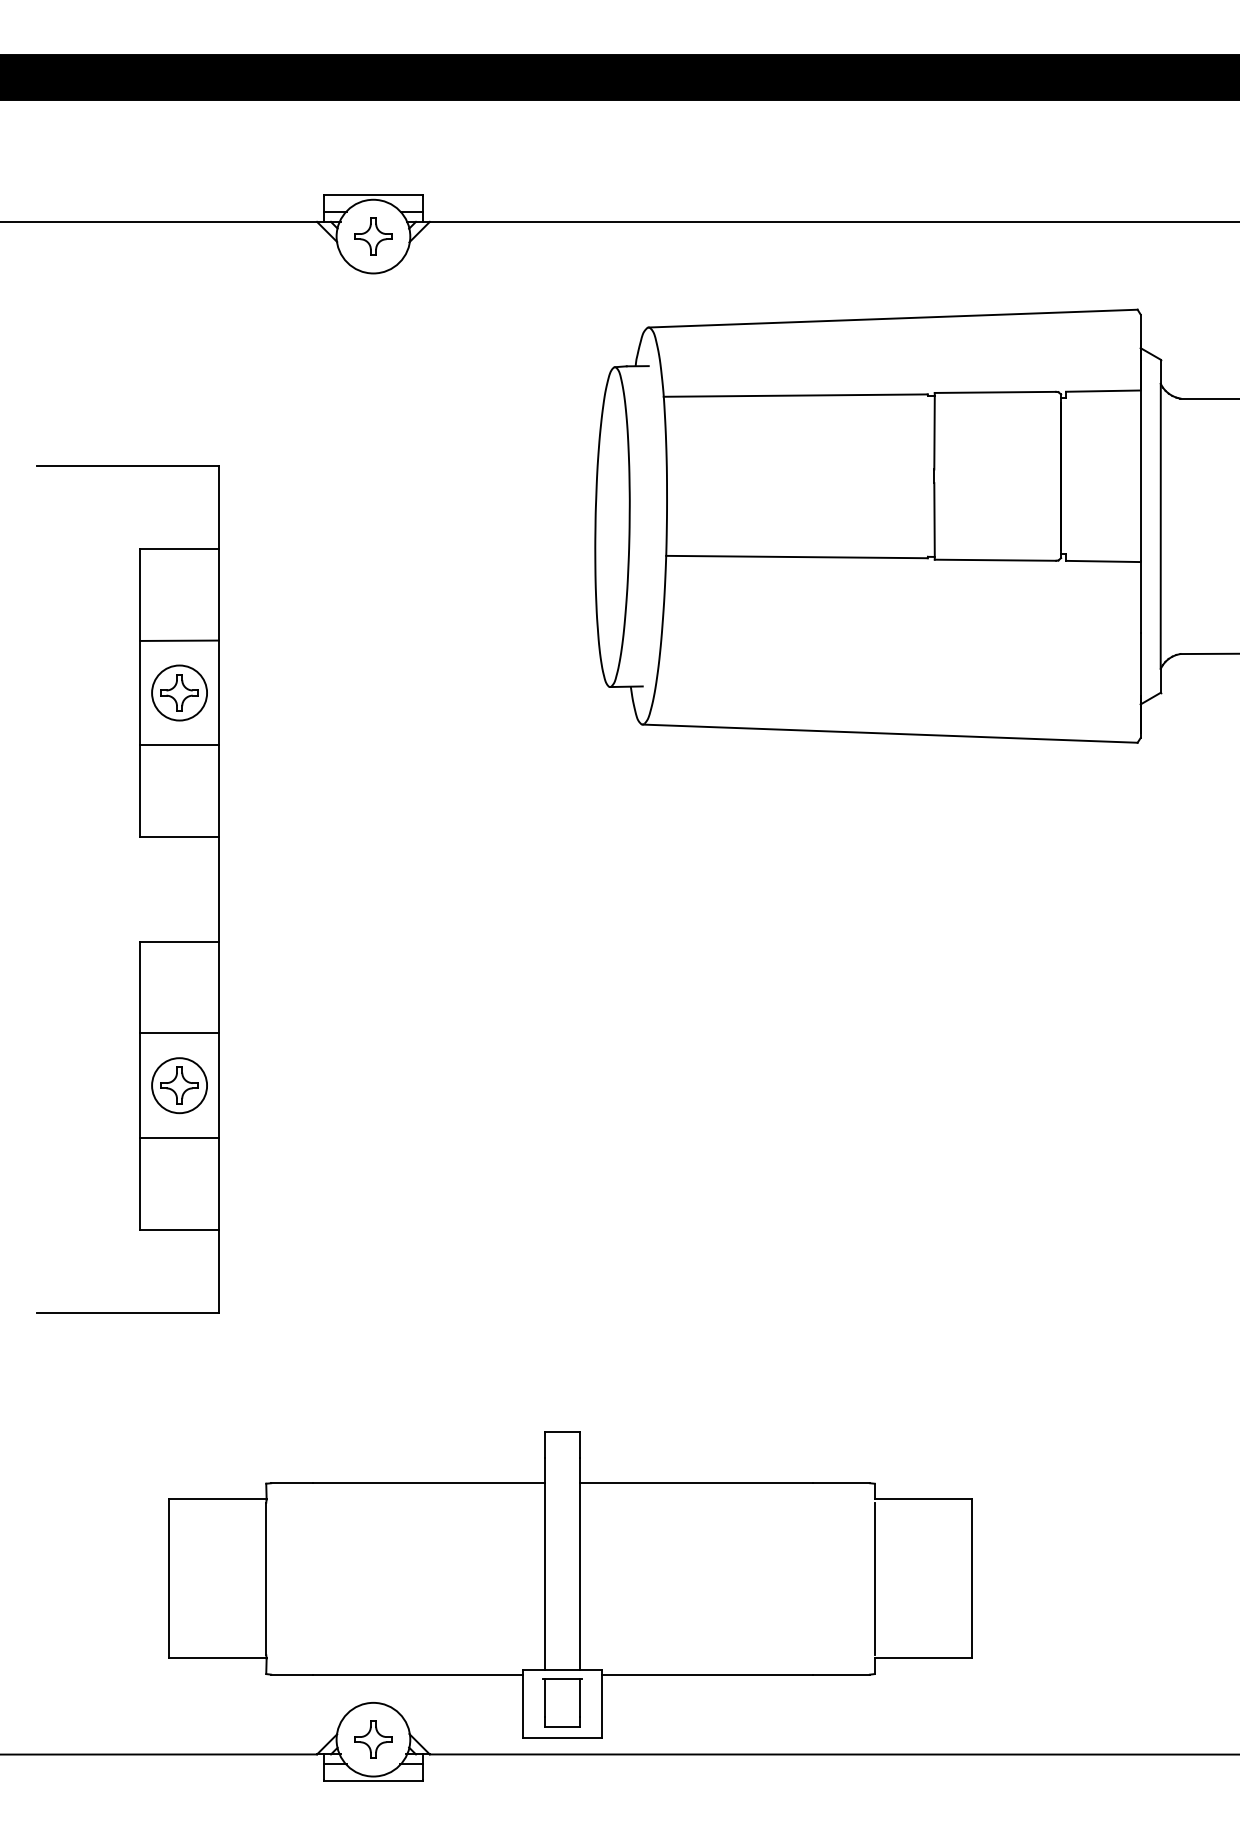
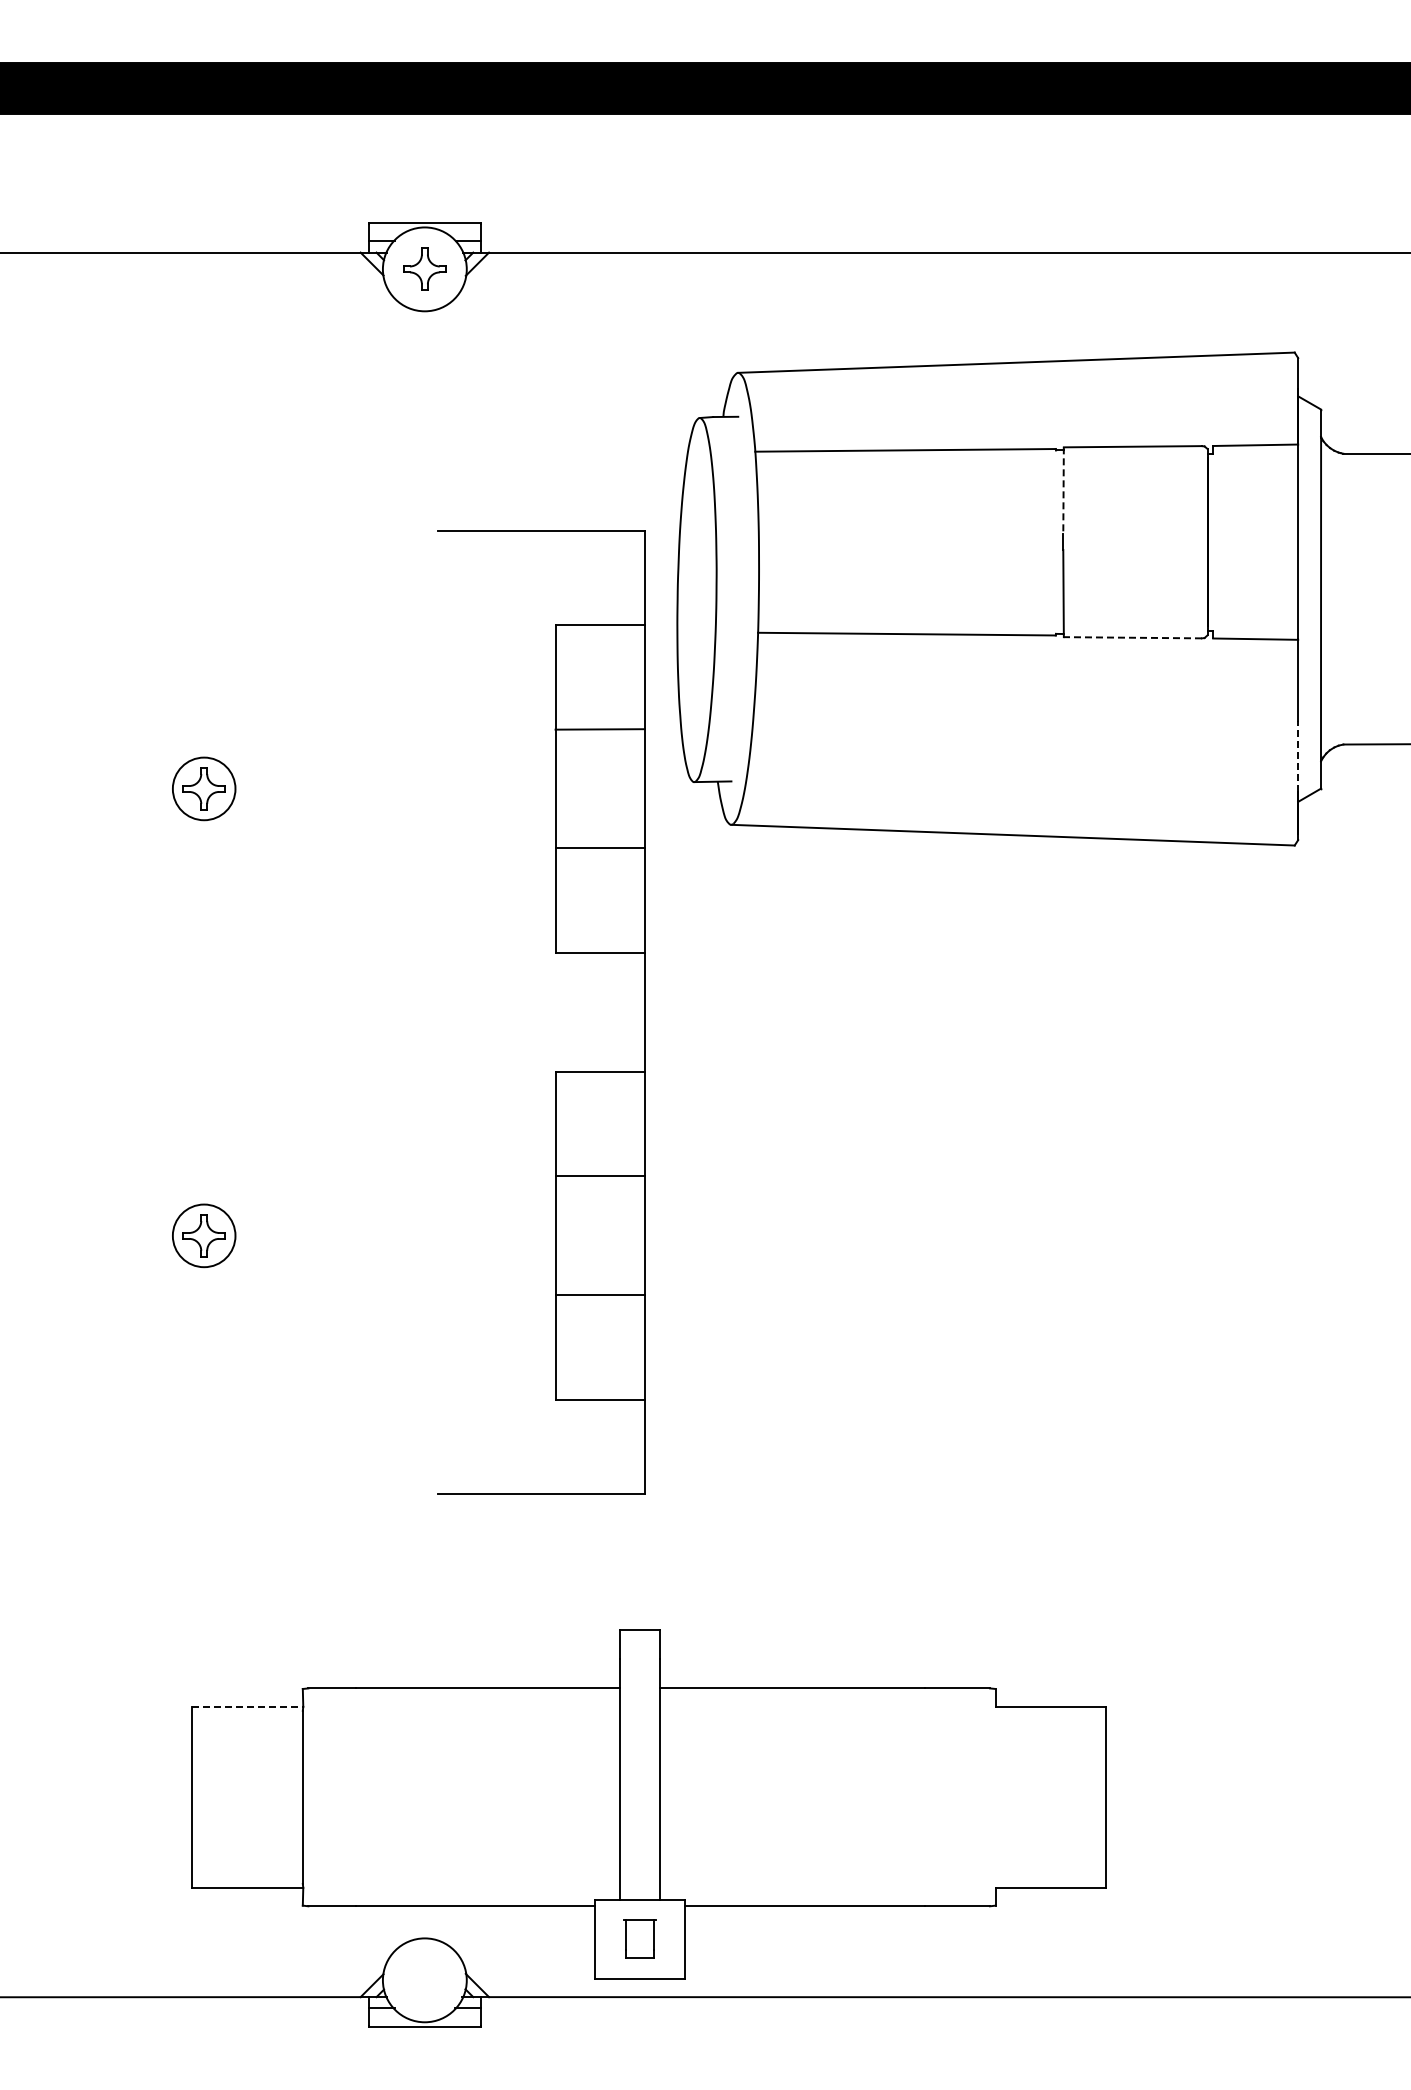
line: (934, 430) -> (1063, 490), solid -> dashed
line: (995, 560) -> (1132, 637), solid -> dashed
line: (1140, 664) -> (1298, 756), solid -> dashed
part: (140, 837) -> (555, 953), moved
line: (217, 1499) -> (247, 1706), solid -> dashed
line: (874, 1578) -> (995, 1796), removed
part: (562, 1702) -> (639, 1938), size x0.7
part: (373, 1738) -> (424, 1979), removed

